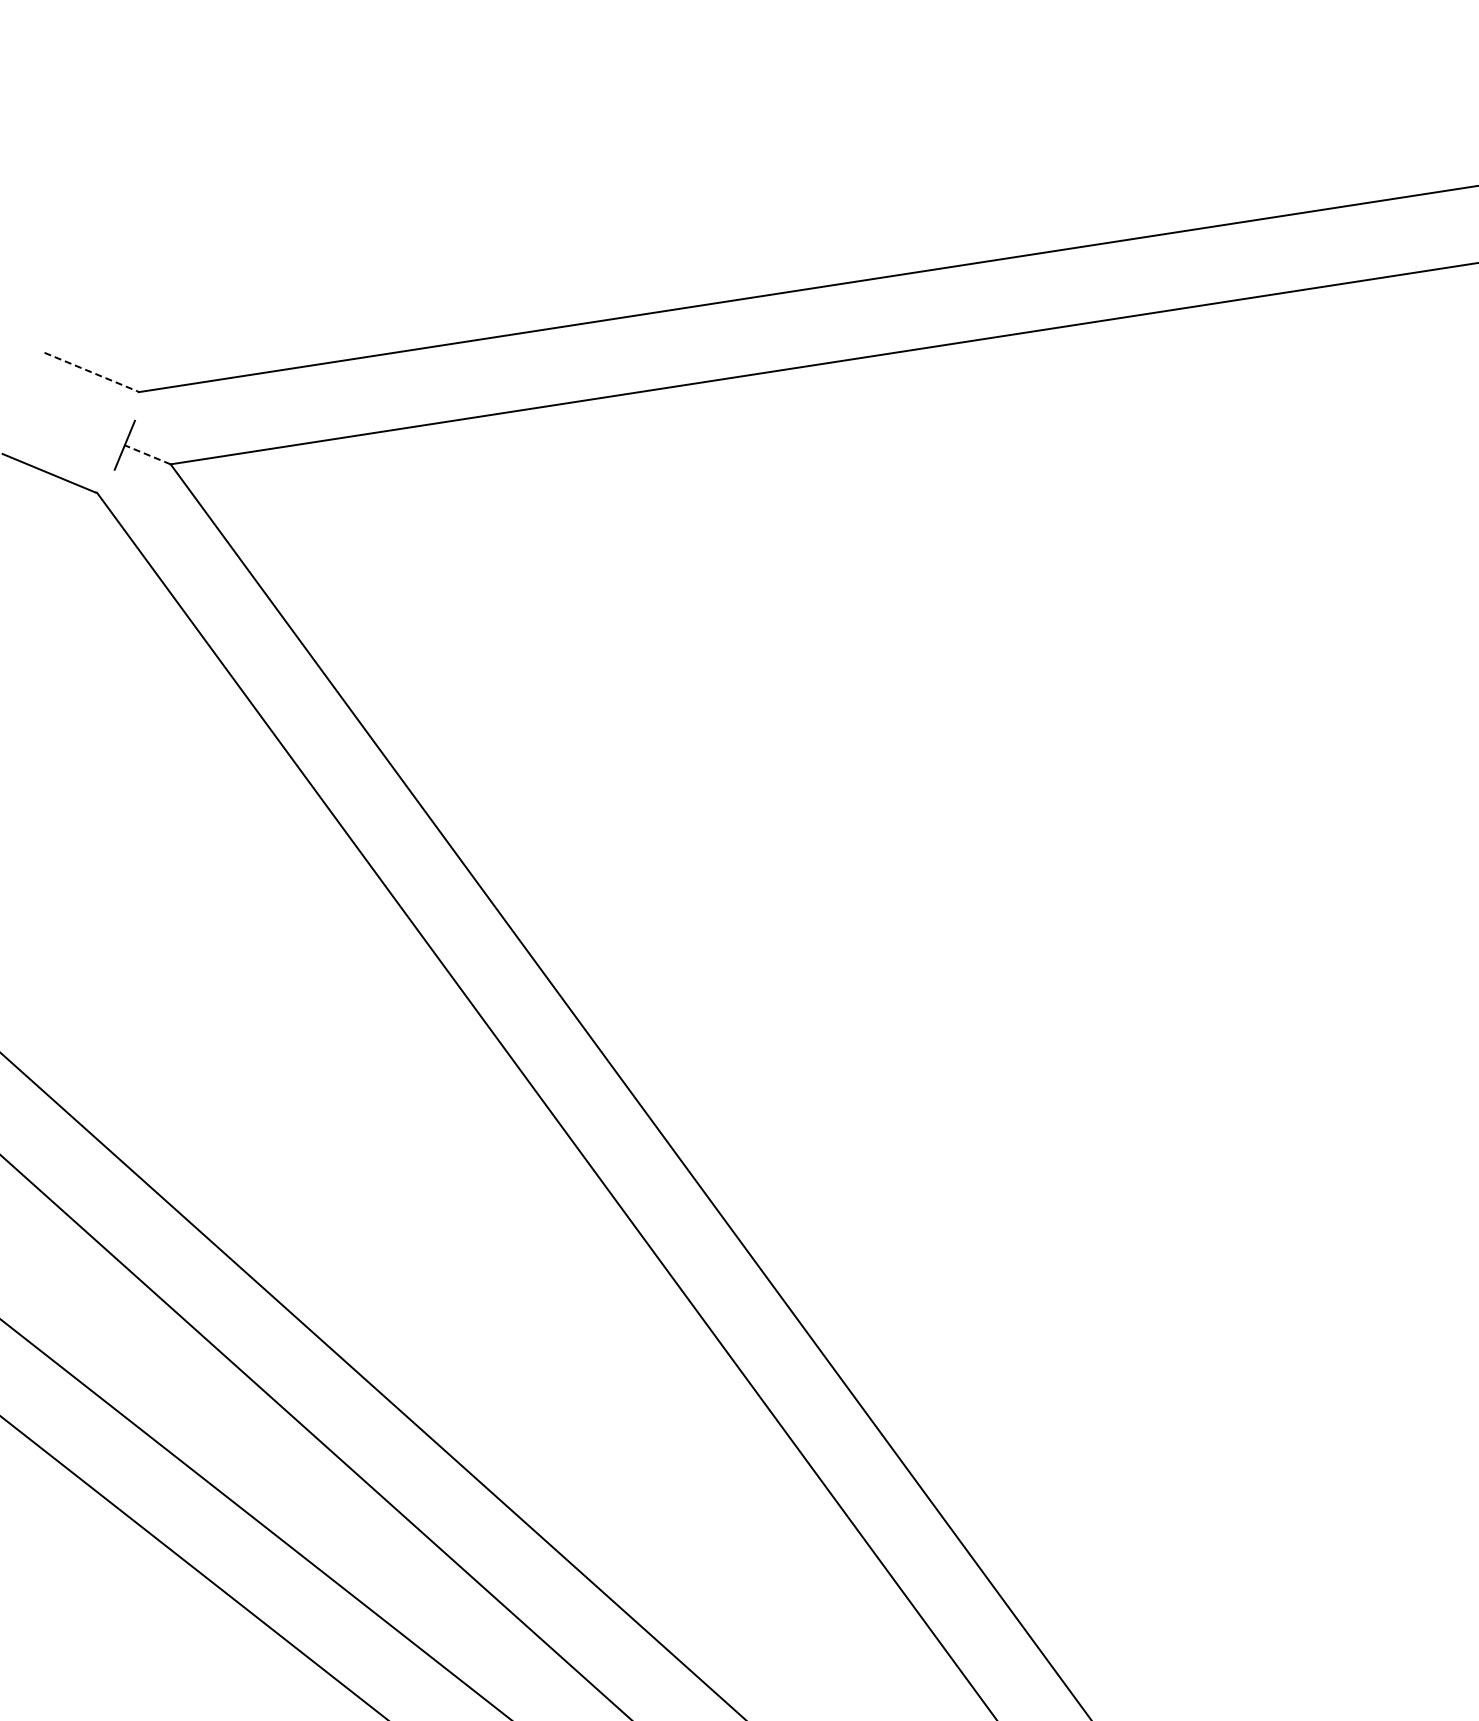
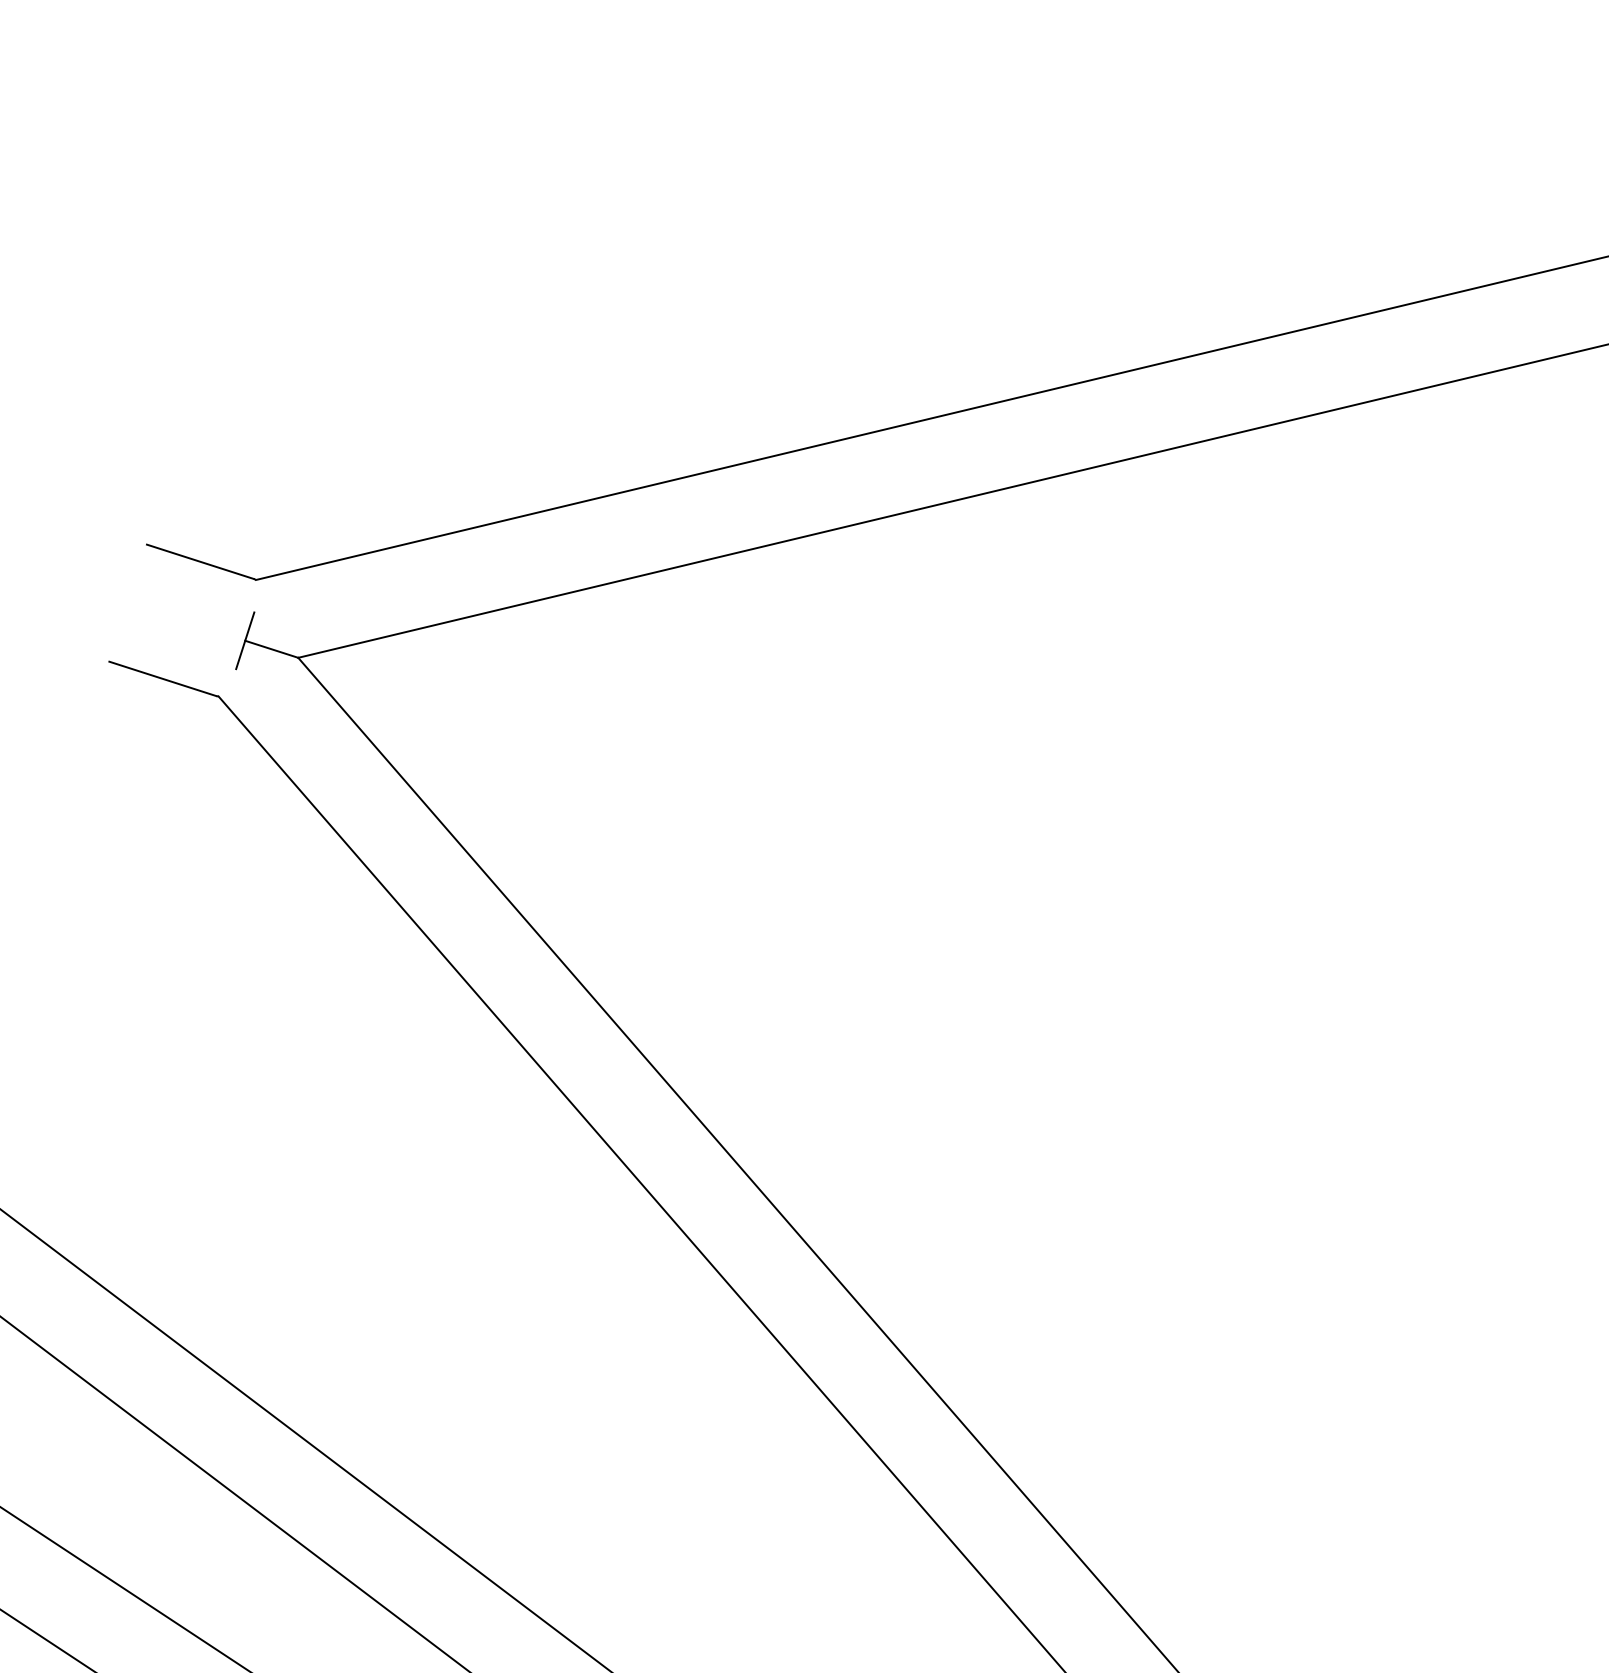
line: (91, 372) -> (201, 562), dashed -> solid
line: (147, 454) -> (271, 648), dashed -> solid

